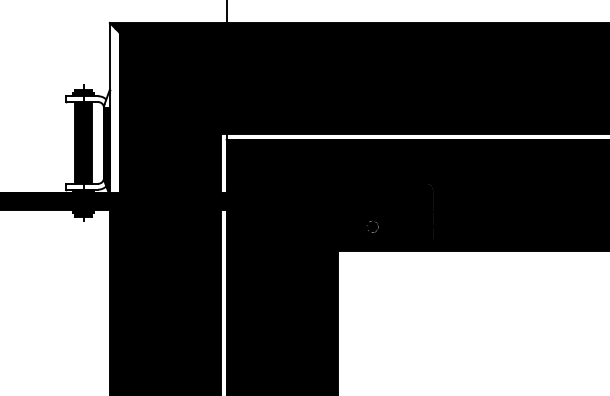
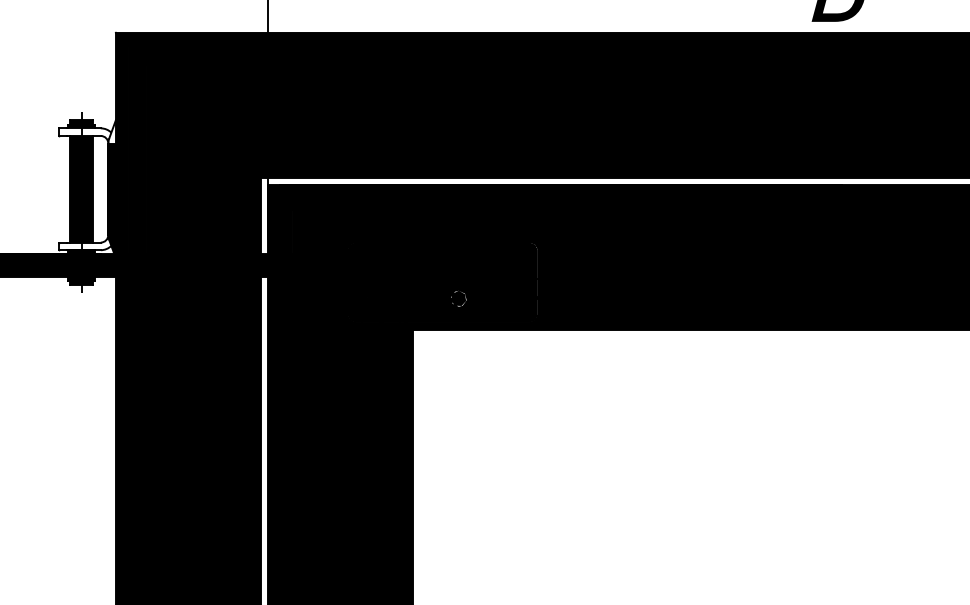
fill: (114, 107) -> (122, 143), added

